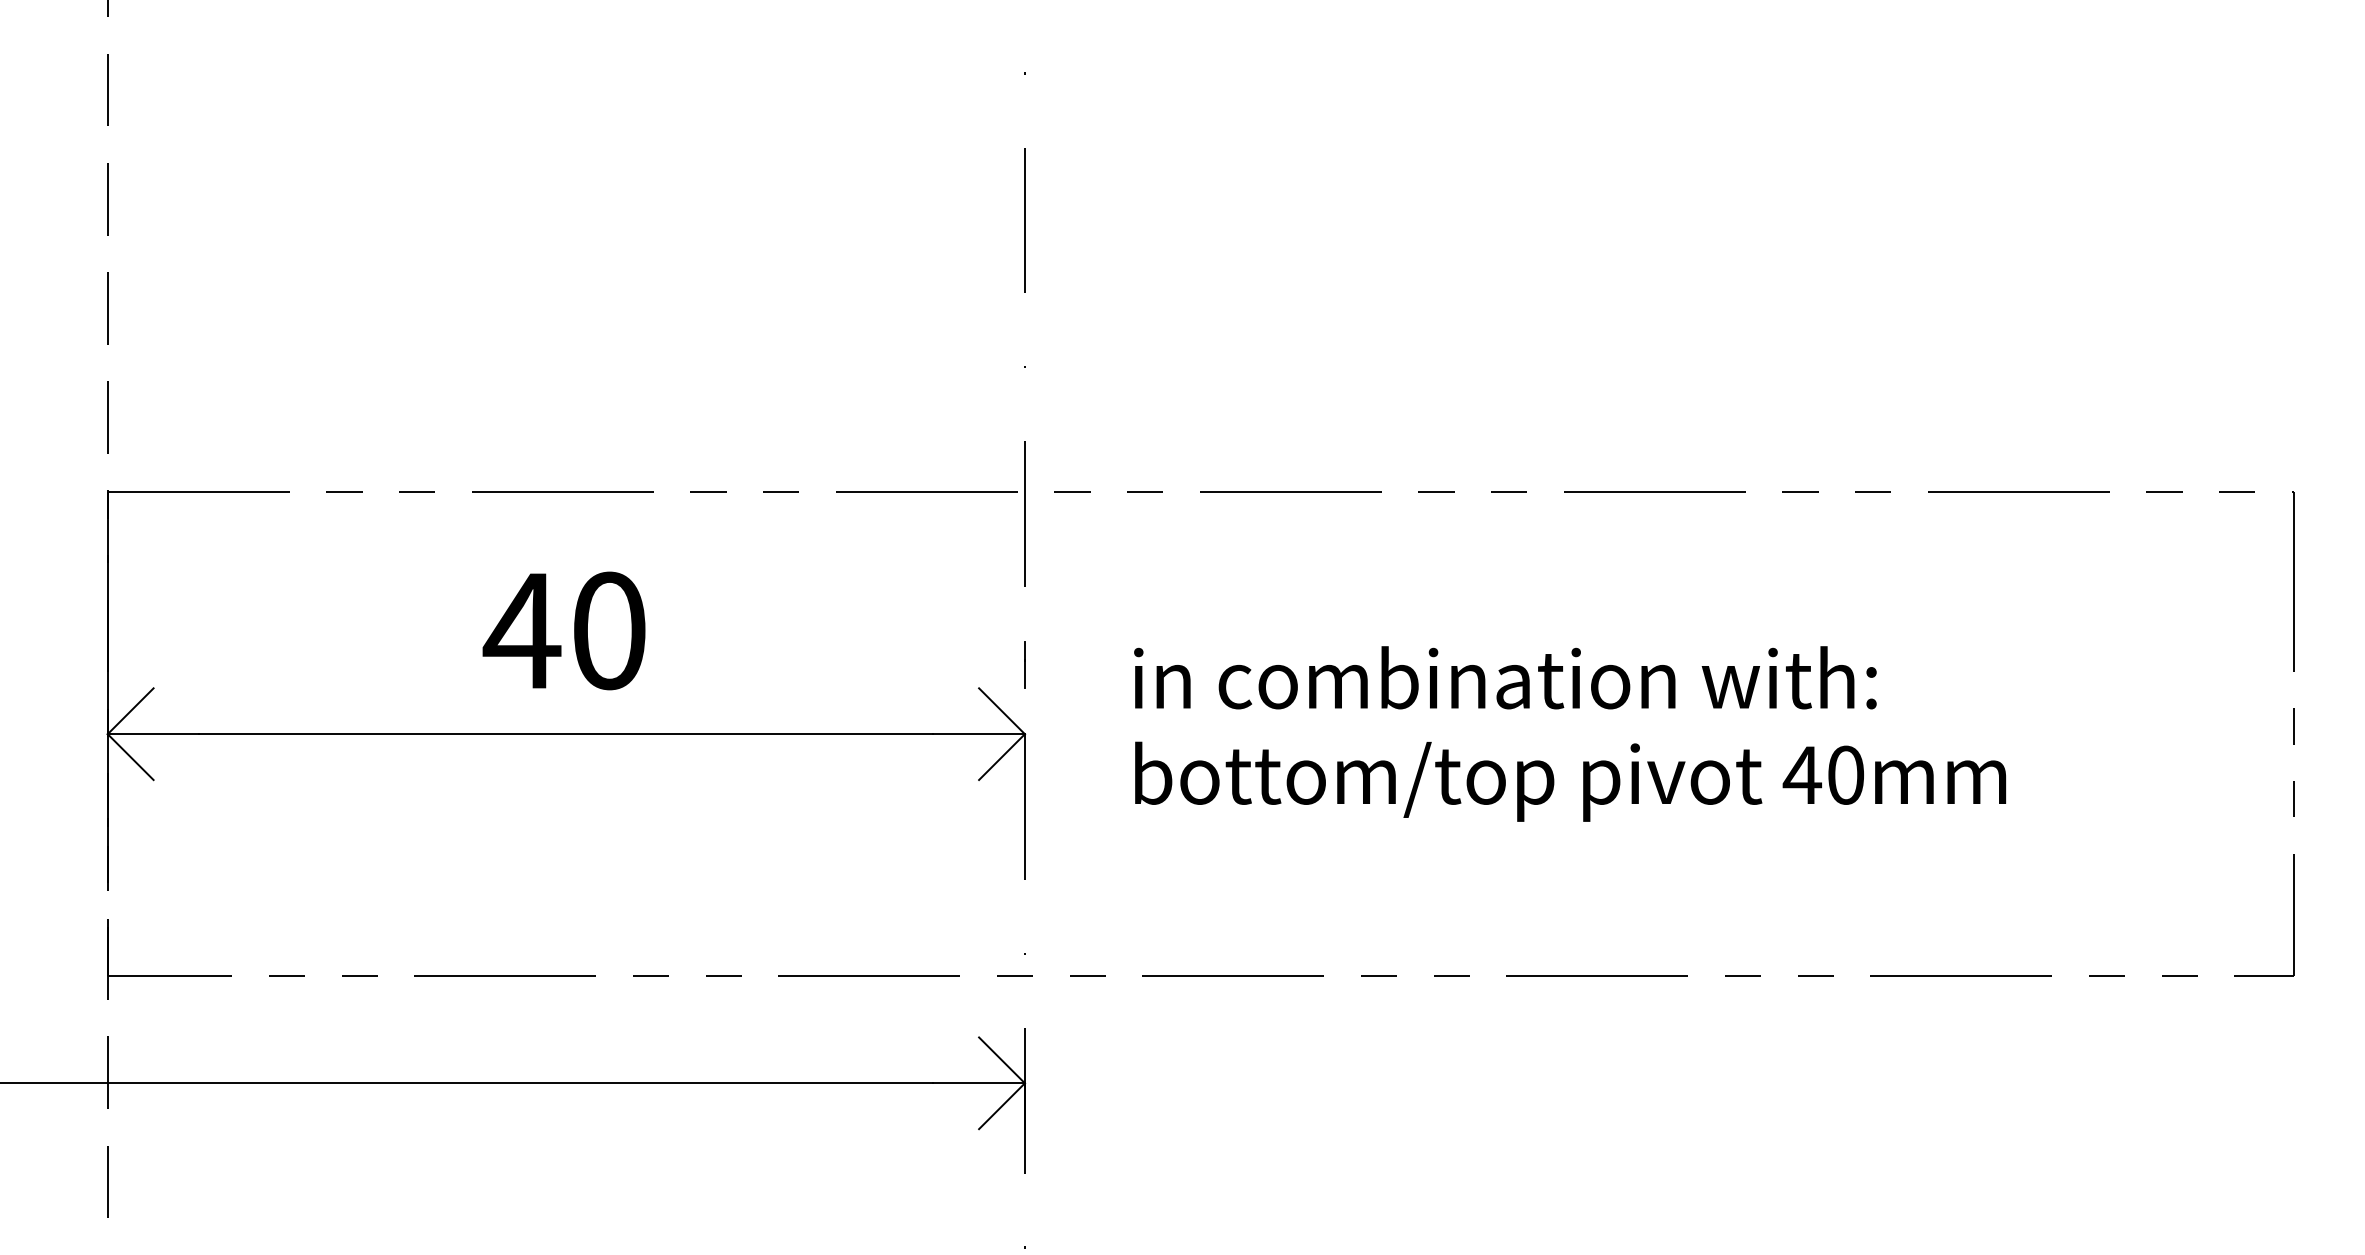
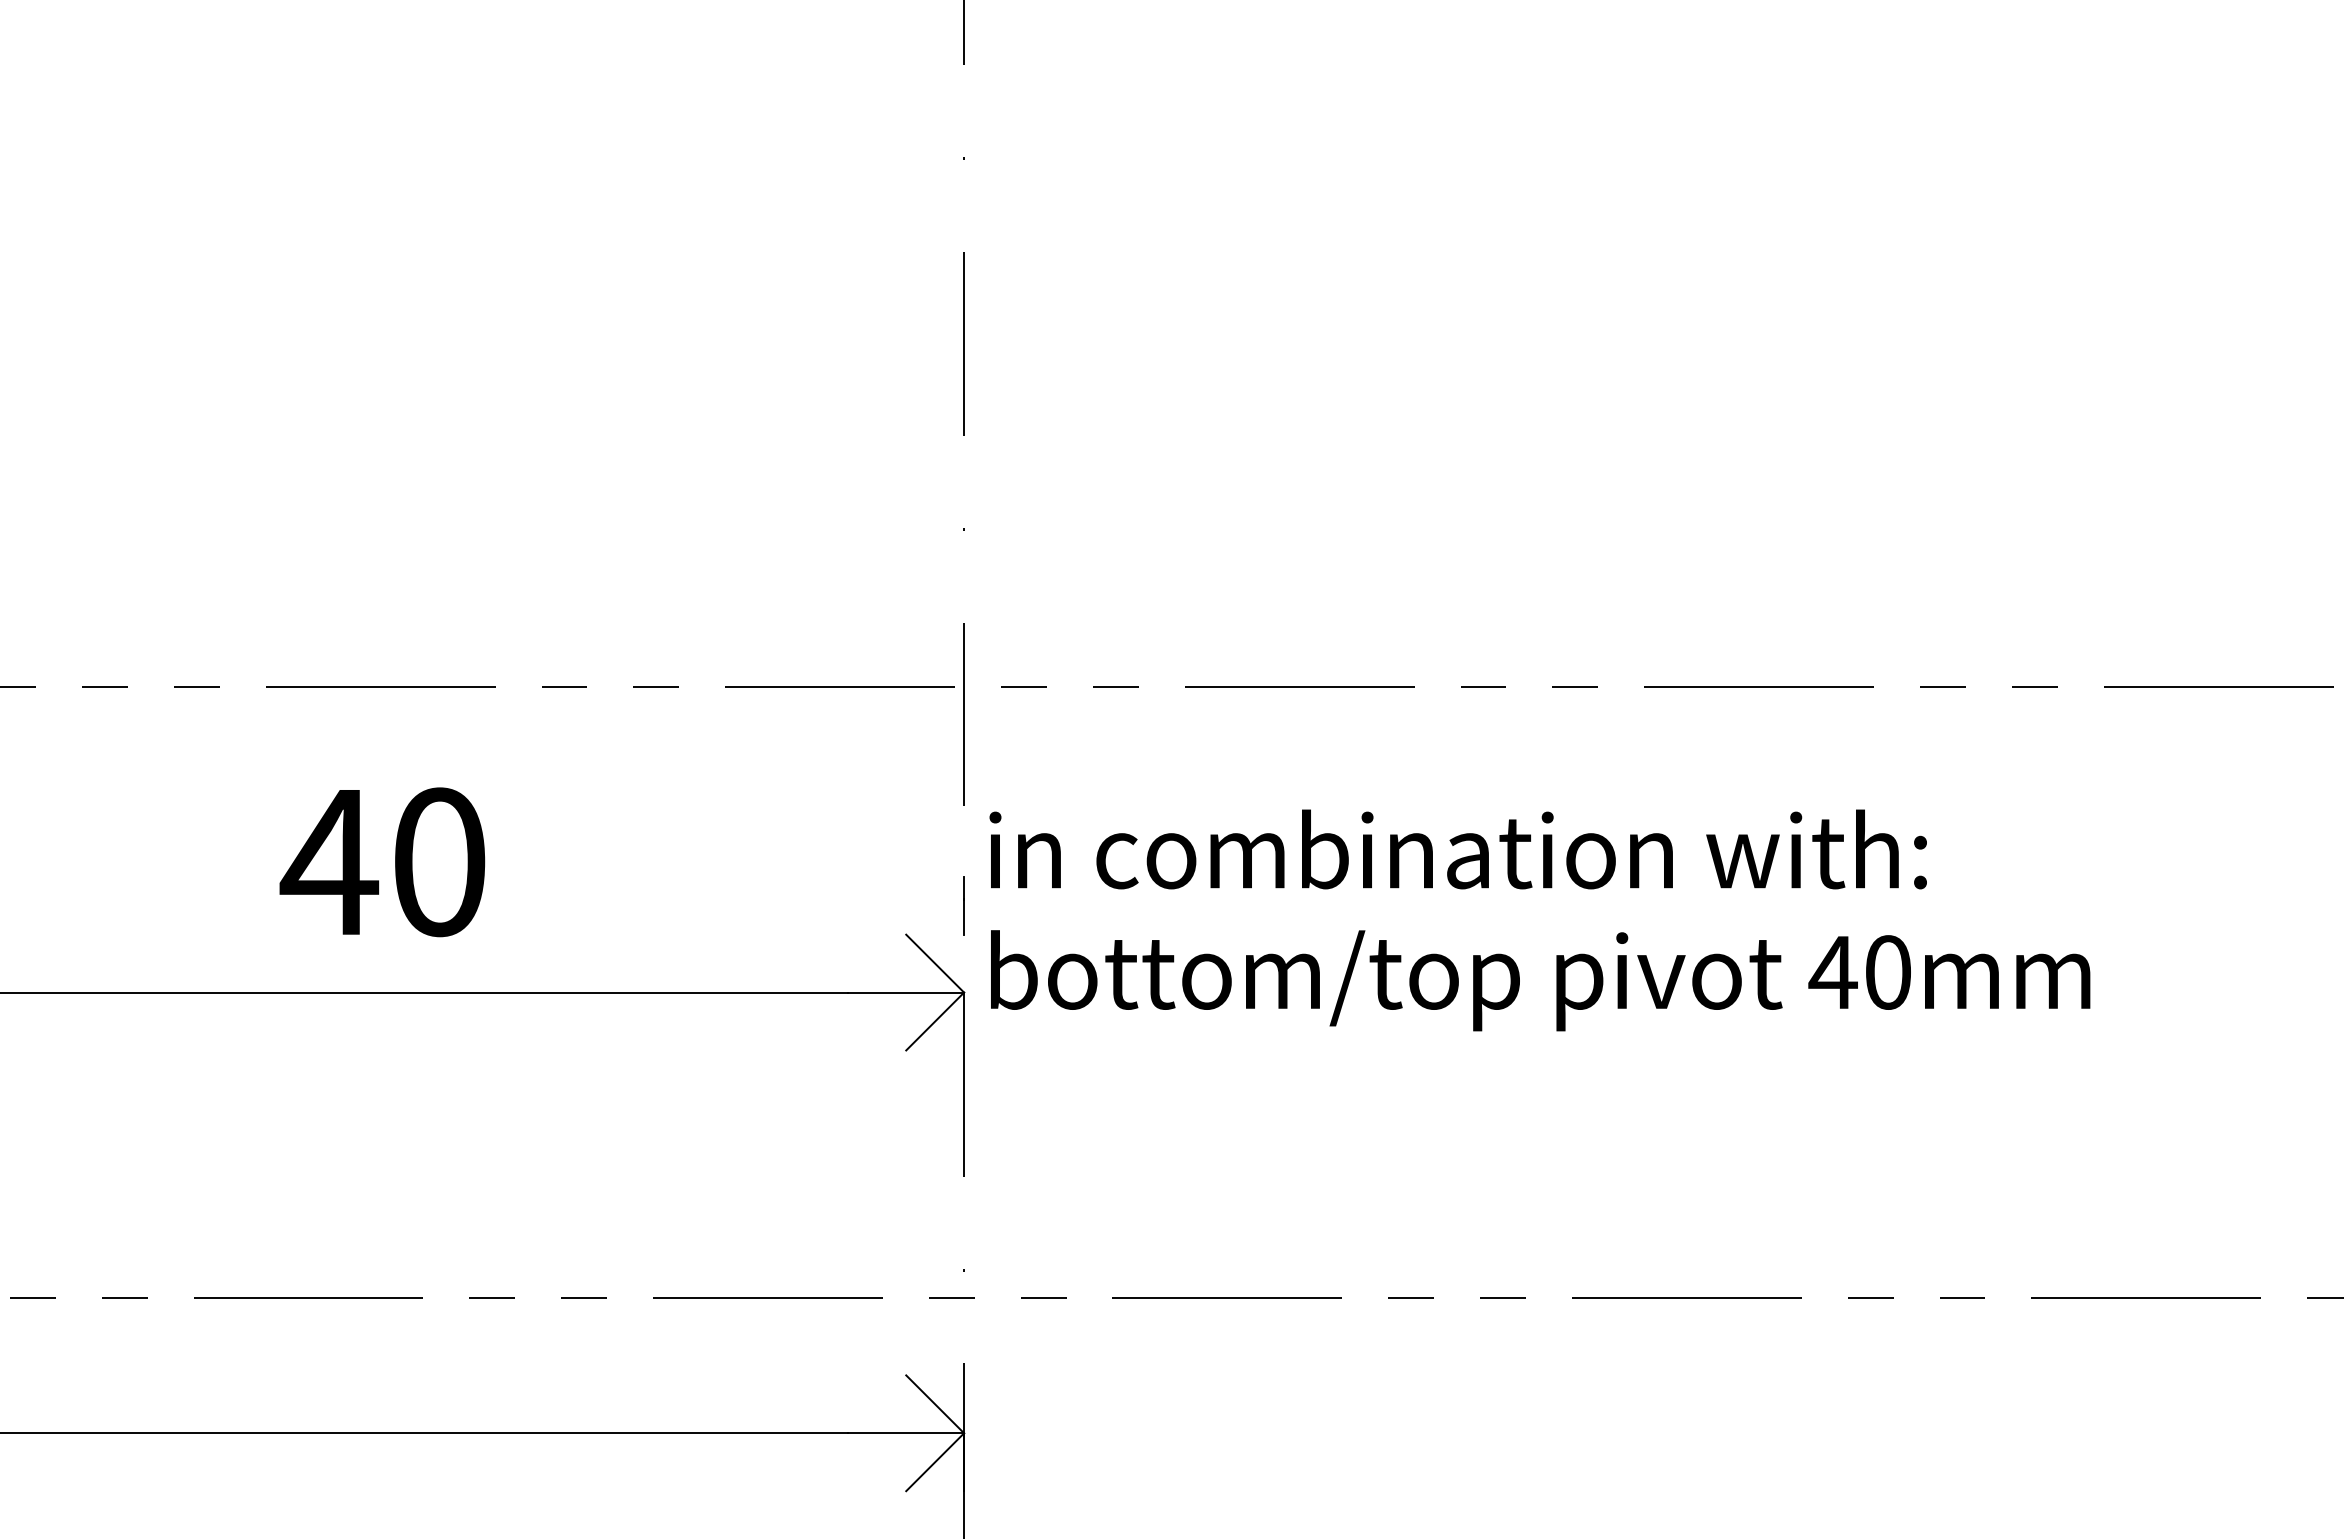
text: (1570, 733) -> (1540, 919), moved

